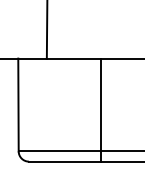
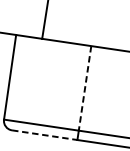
line: (100, 105) -> (84, 88), solid -> dashed
line: (64, 161) -> (44, 135), solid -> dashed

